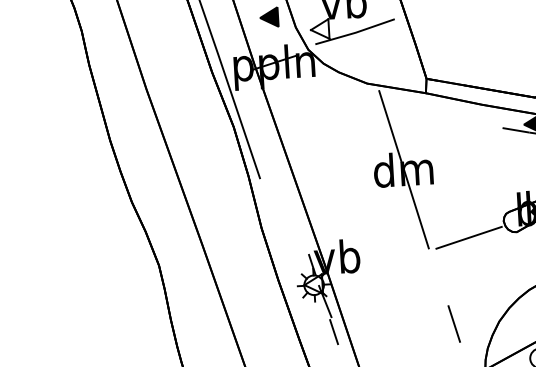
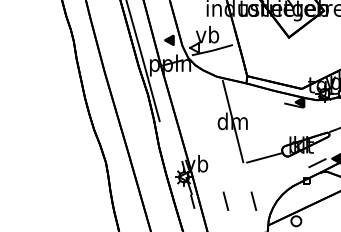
line: (398, 325) -> (225, 200), added

